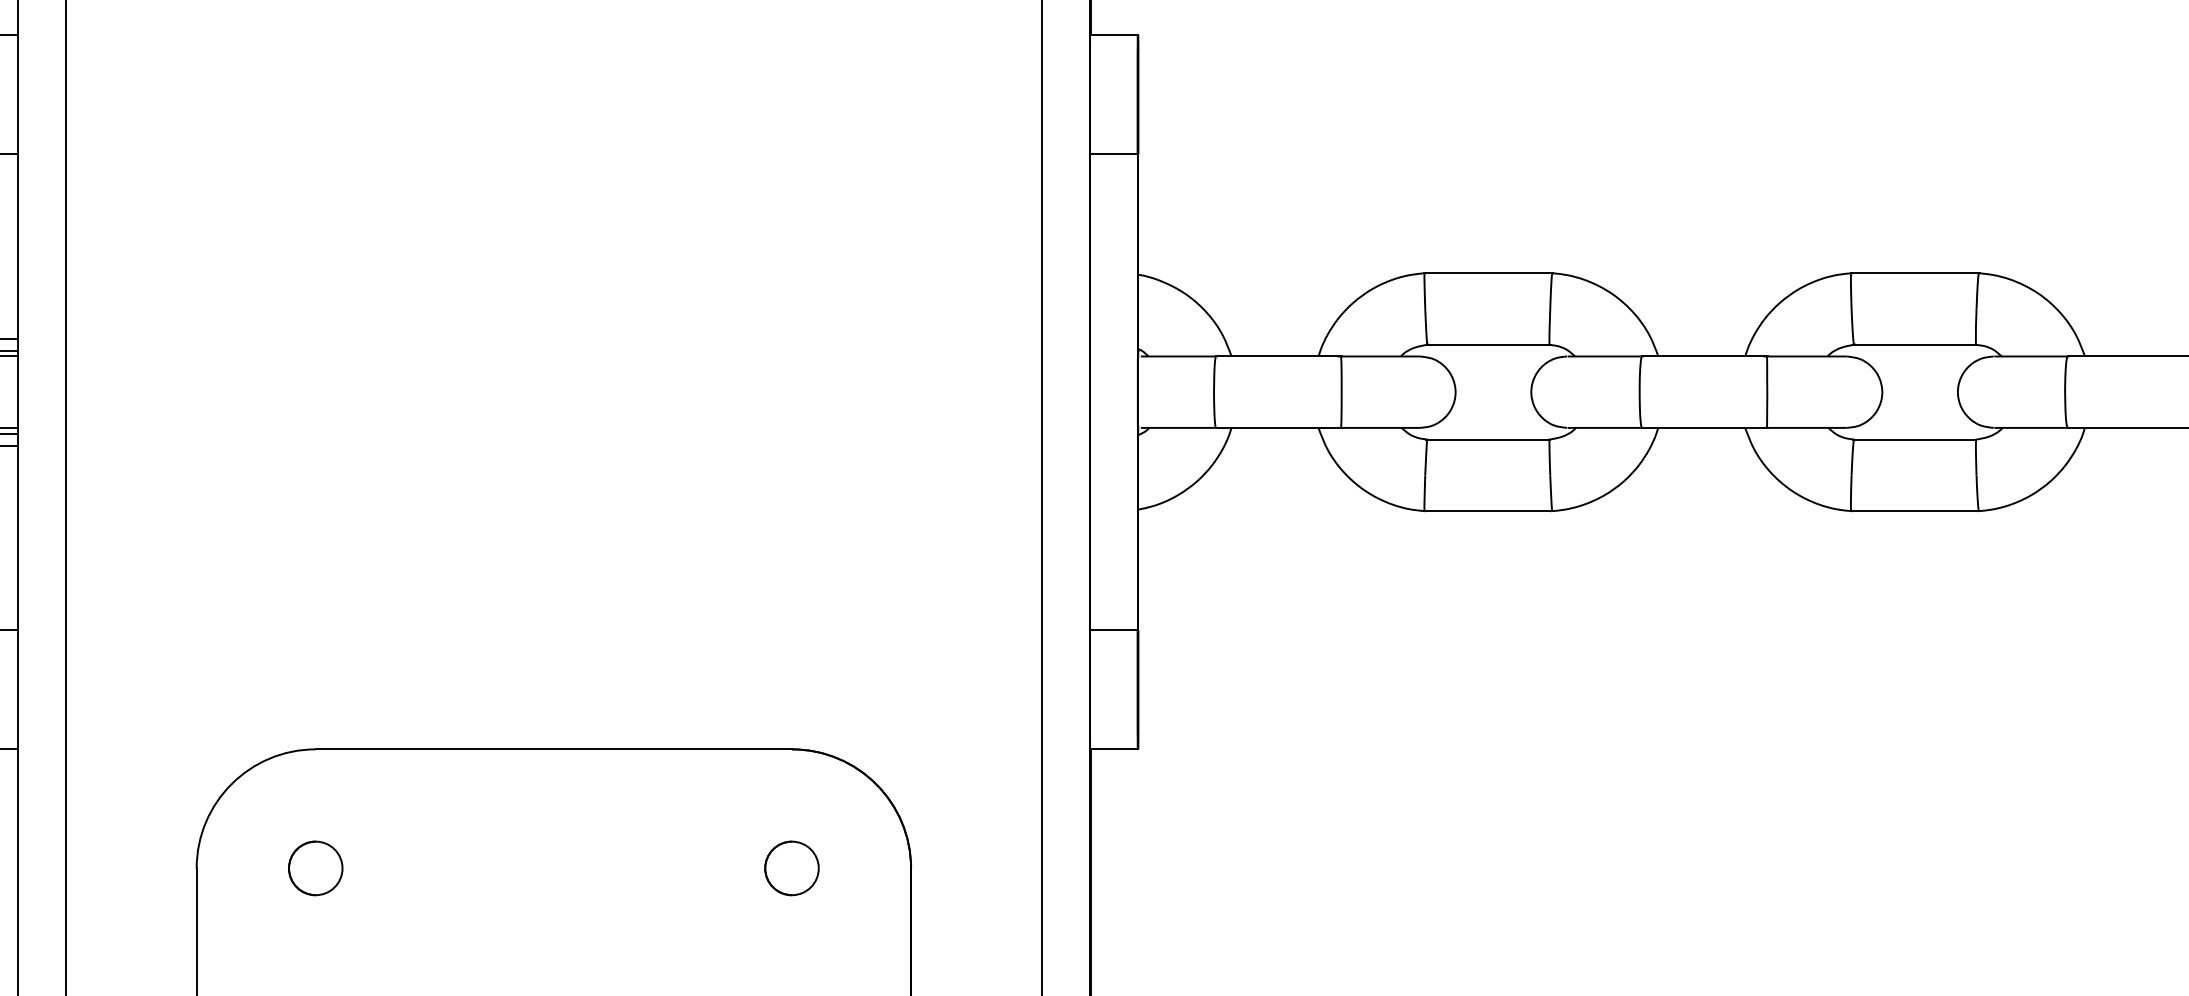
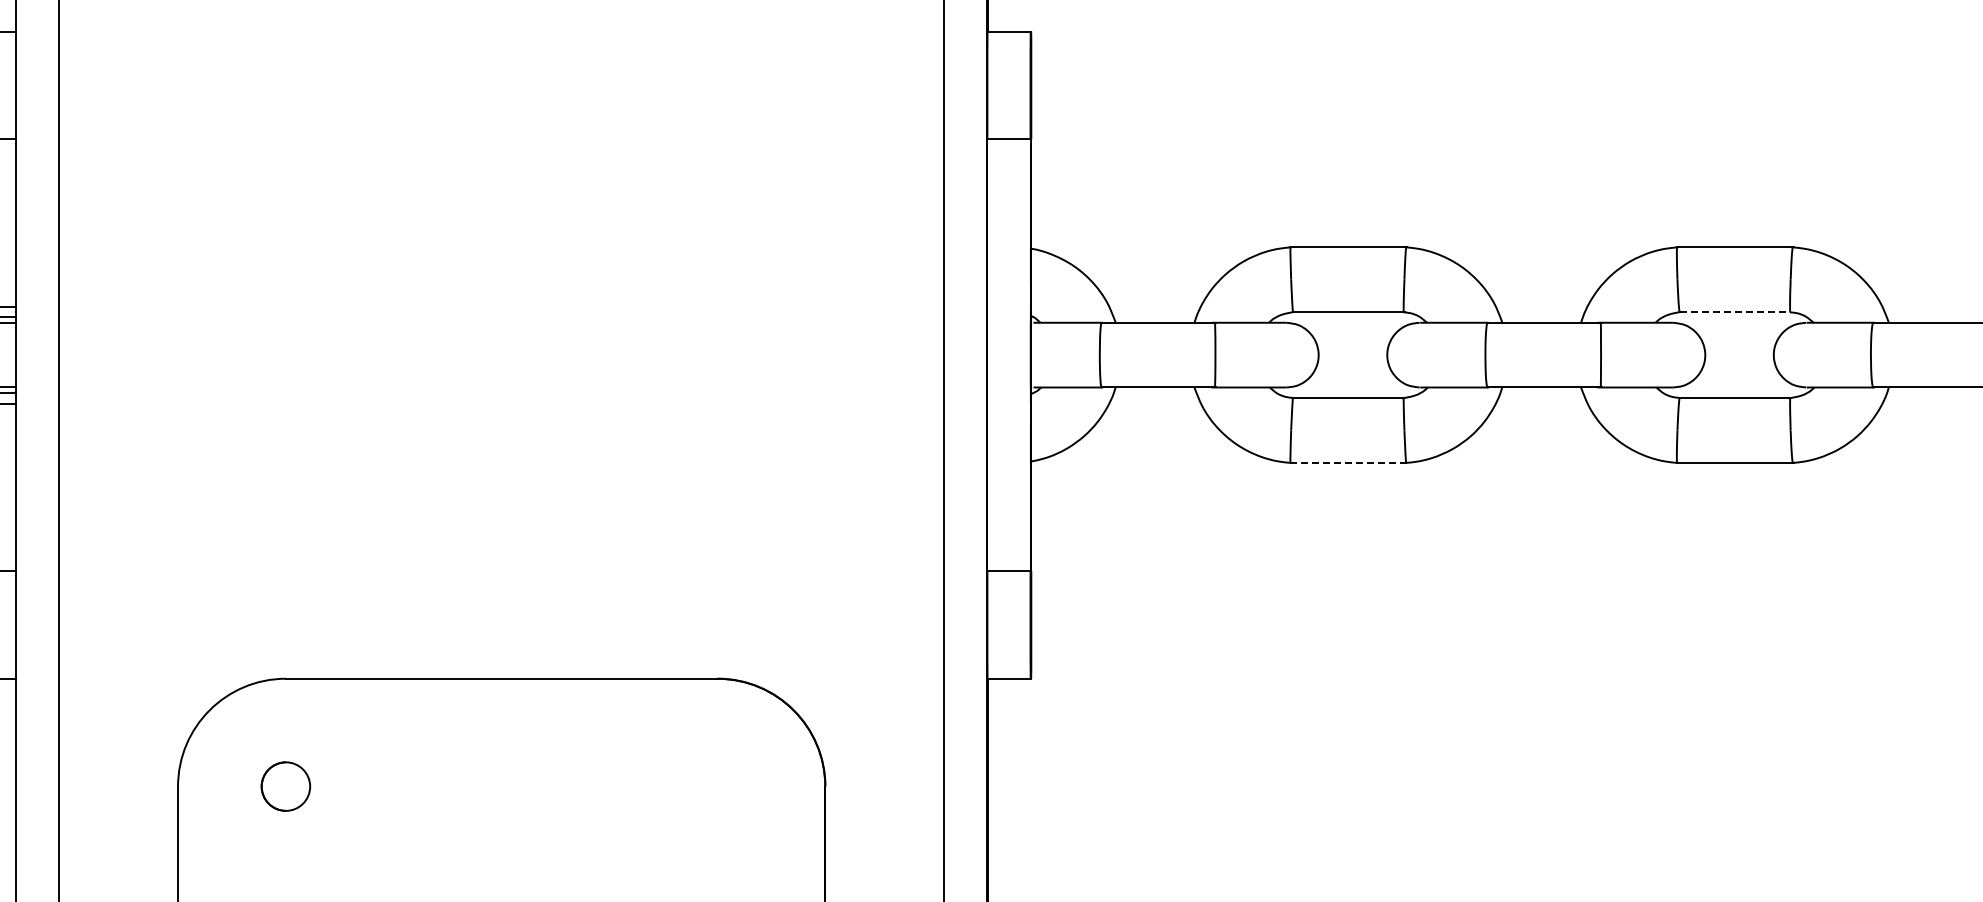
line: (1915, 345) -> (1735, 312), solid -> dashed
line: (1488, 510) -> (1348, 462), solid -> dashed
circle: (792, 868) -> (717, 786), removed

